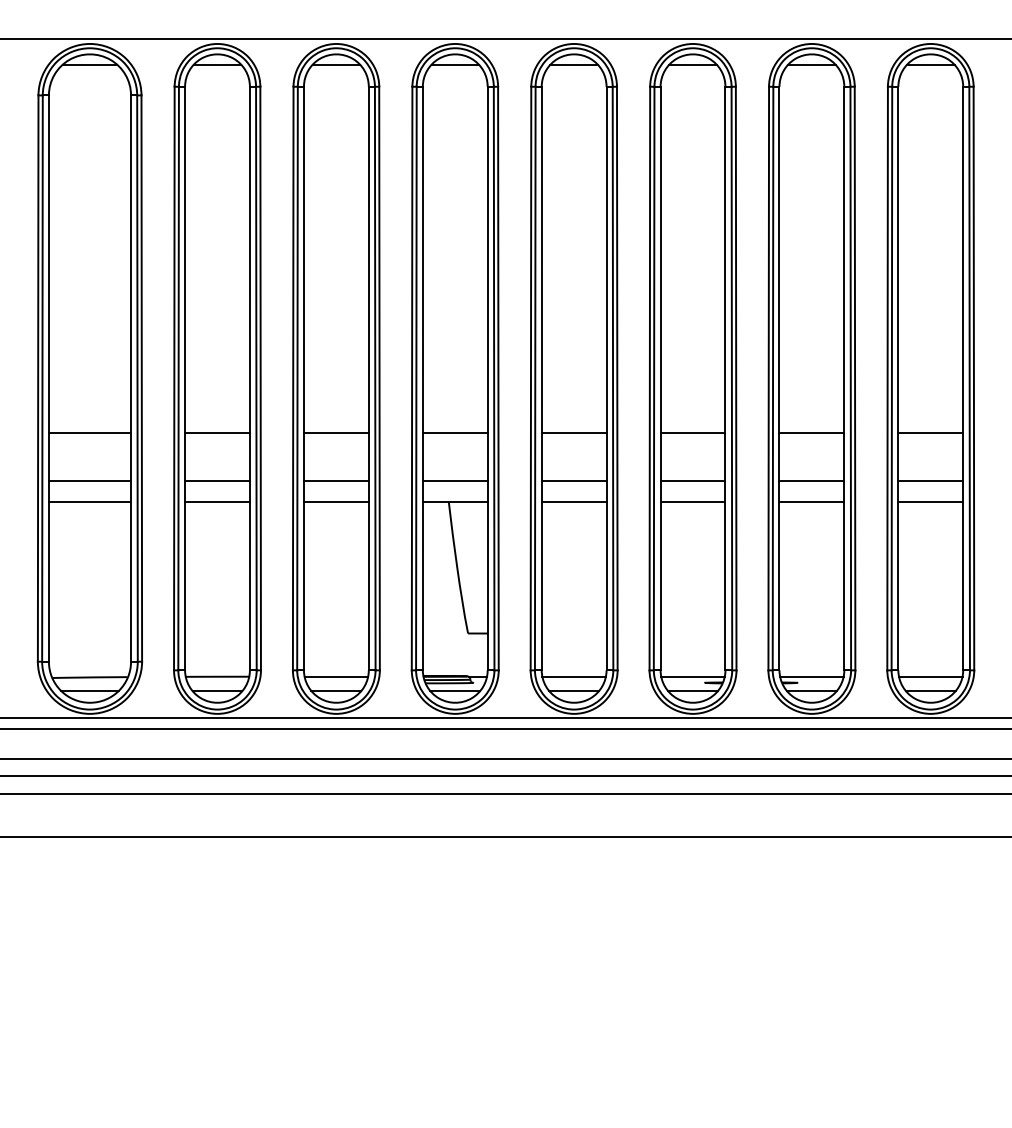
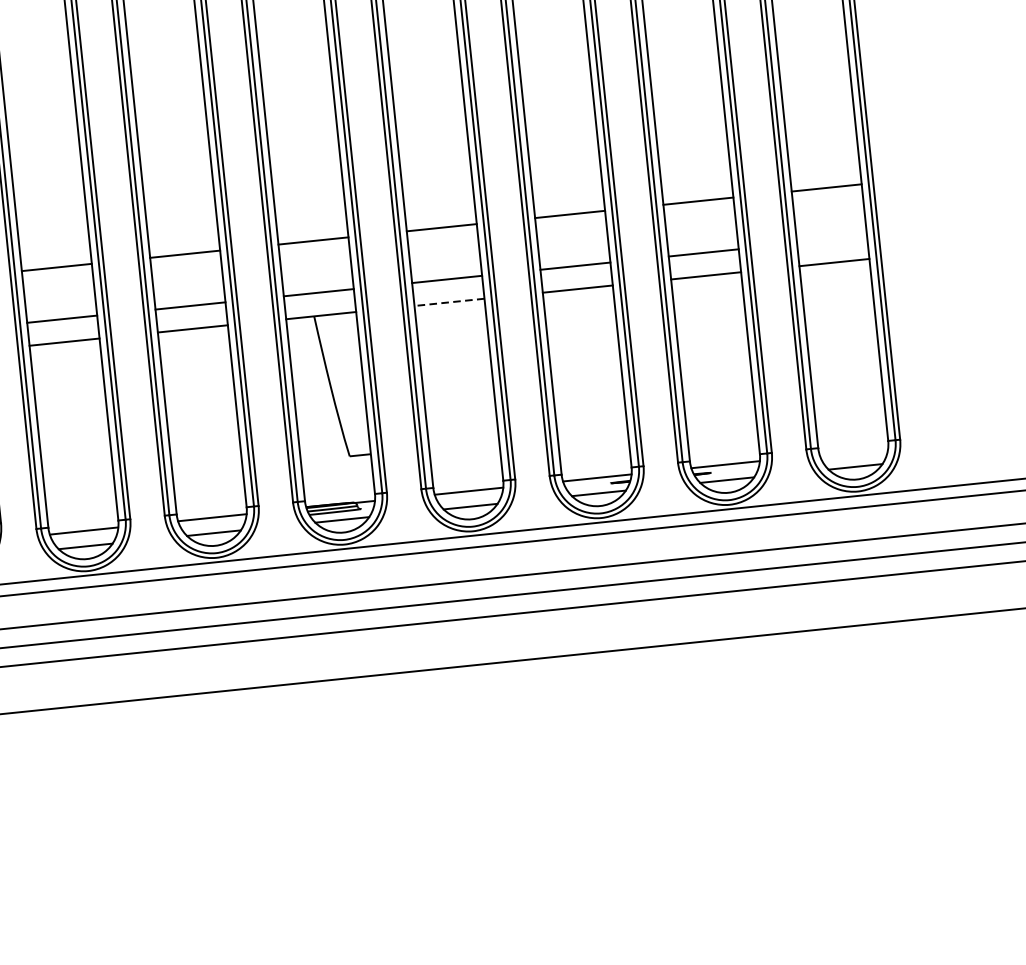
line: (930, 480) -> (831, 239), removed
line: (573, 501) -> (448, 302), solid -> dashed
line: (930, 676) -> (853, 451), removed

